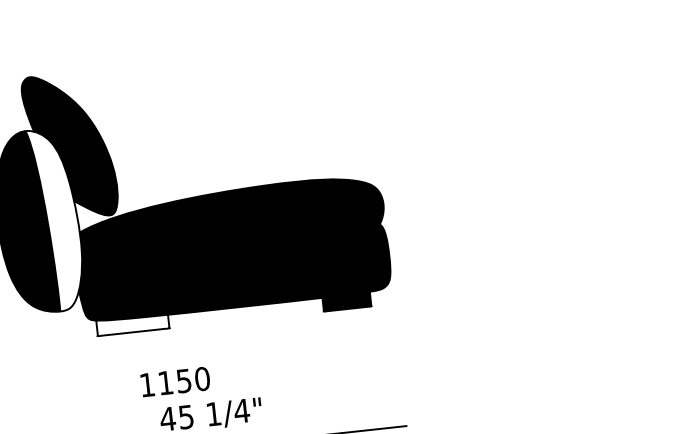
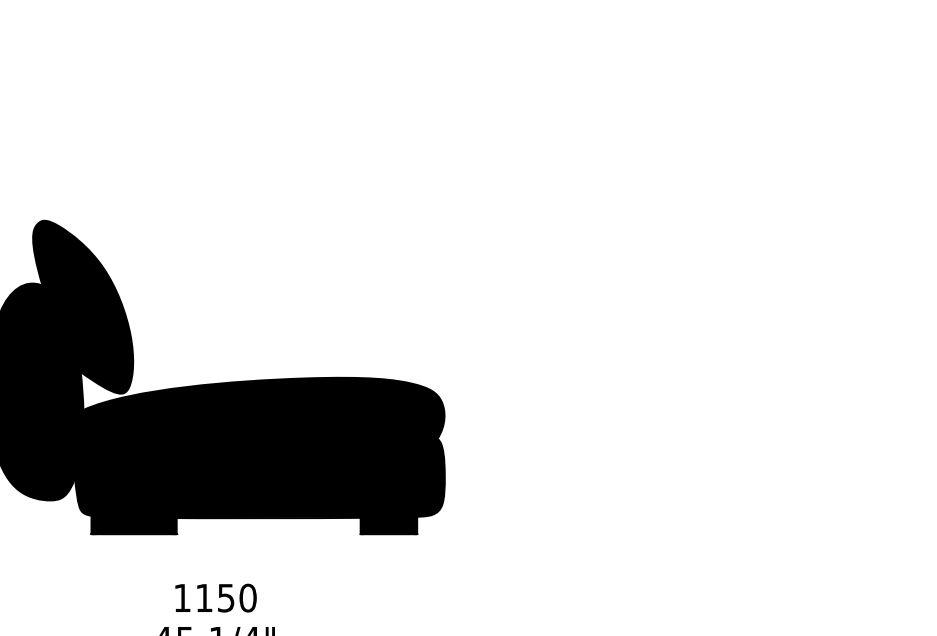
fill: (56, 219) -> (57, 391), added
fill: (132, 324) -> (133, 524), added
text: (175, 381) -> (215, 597), moved

